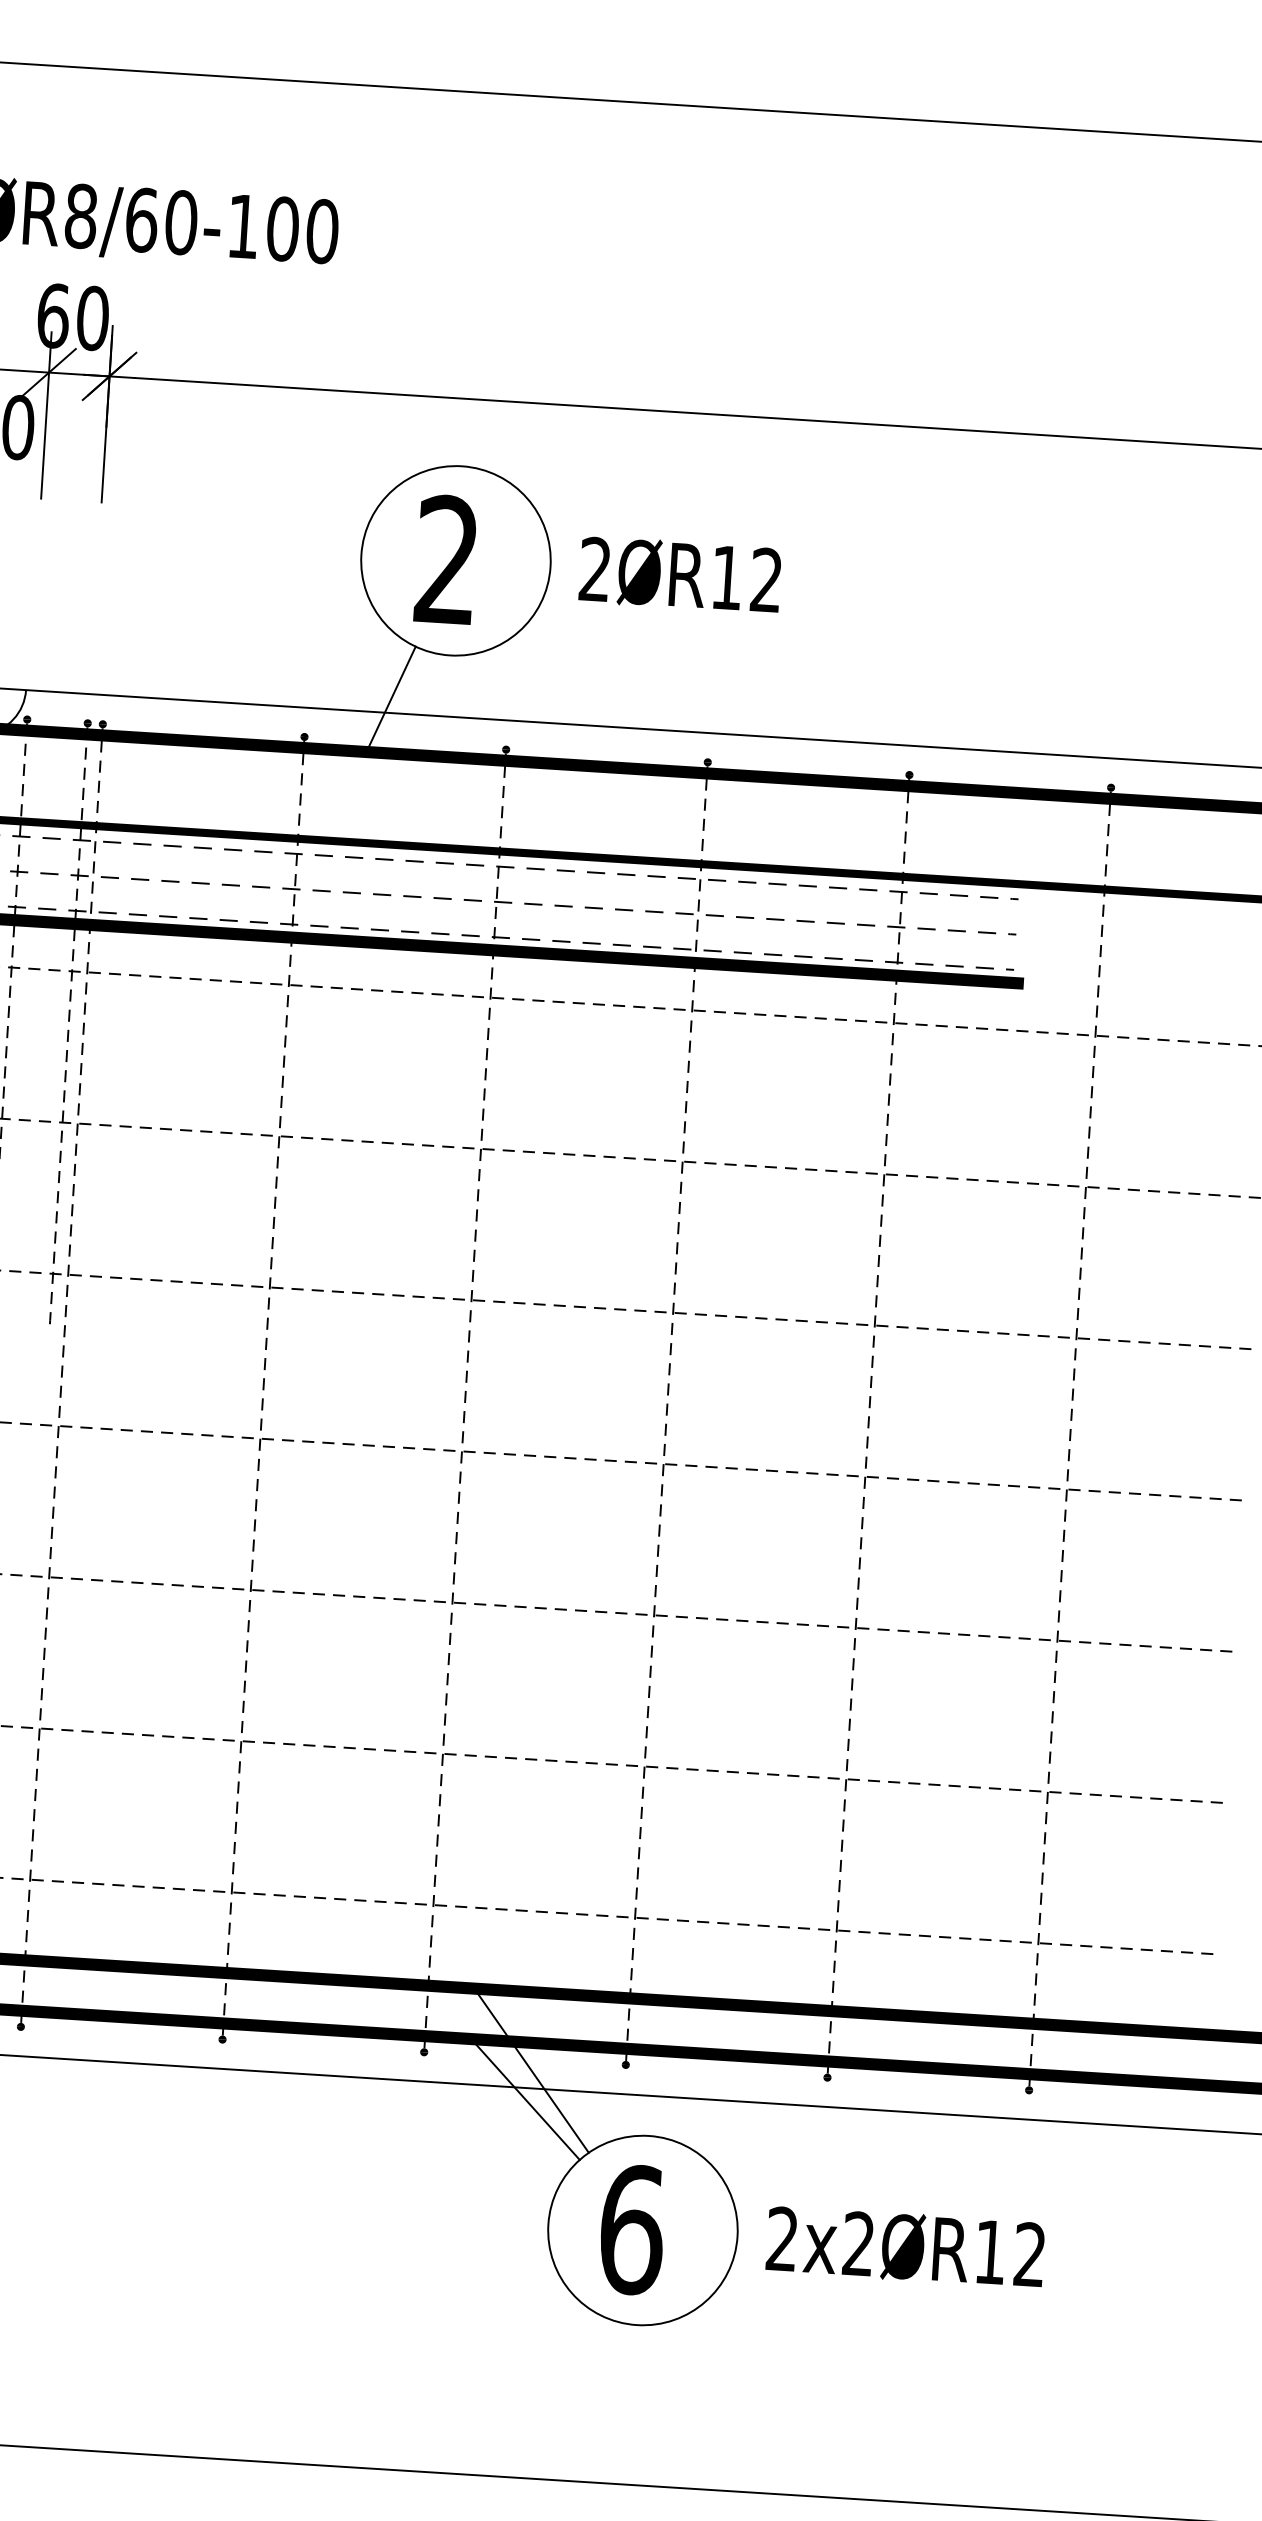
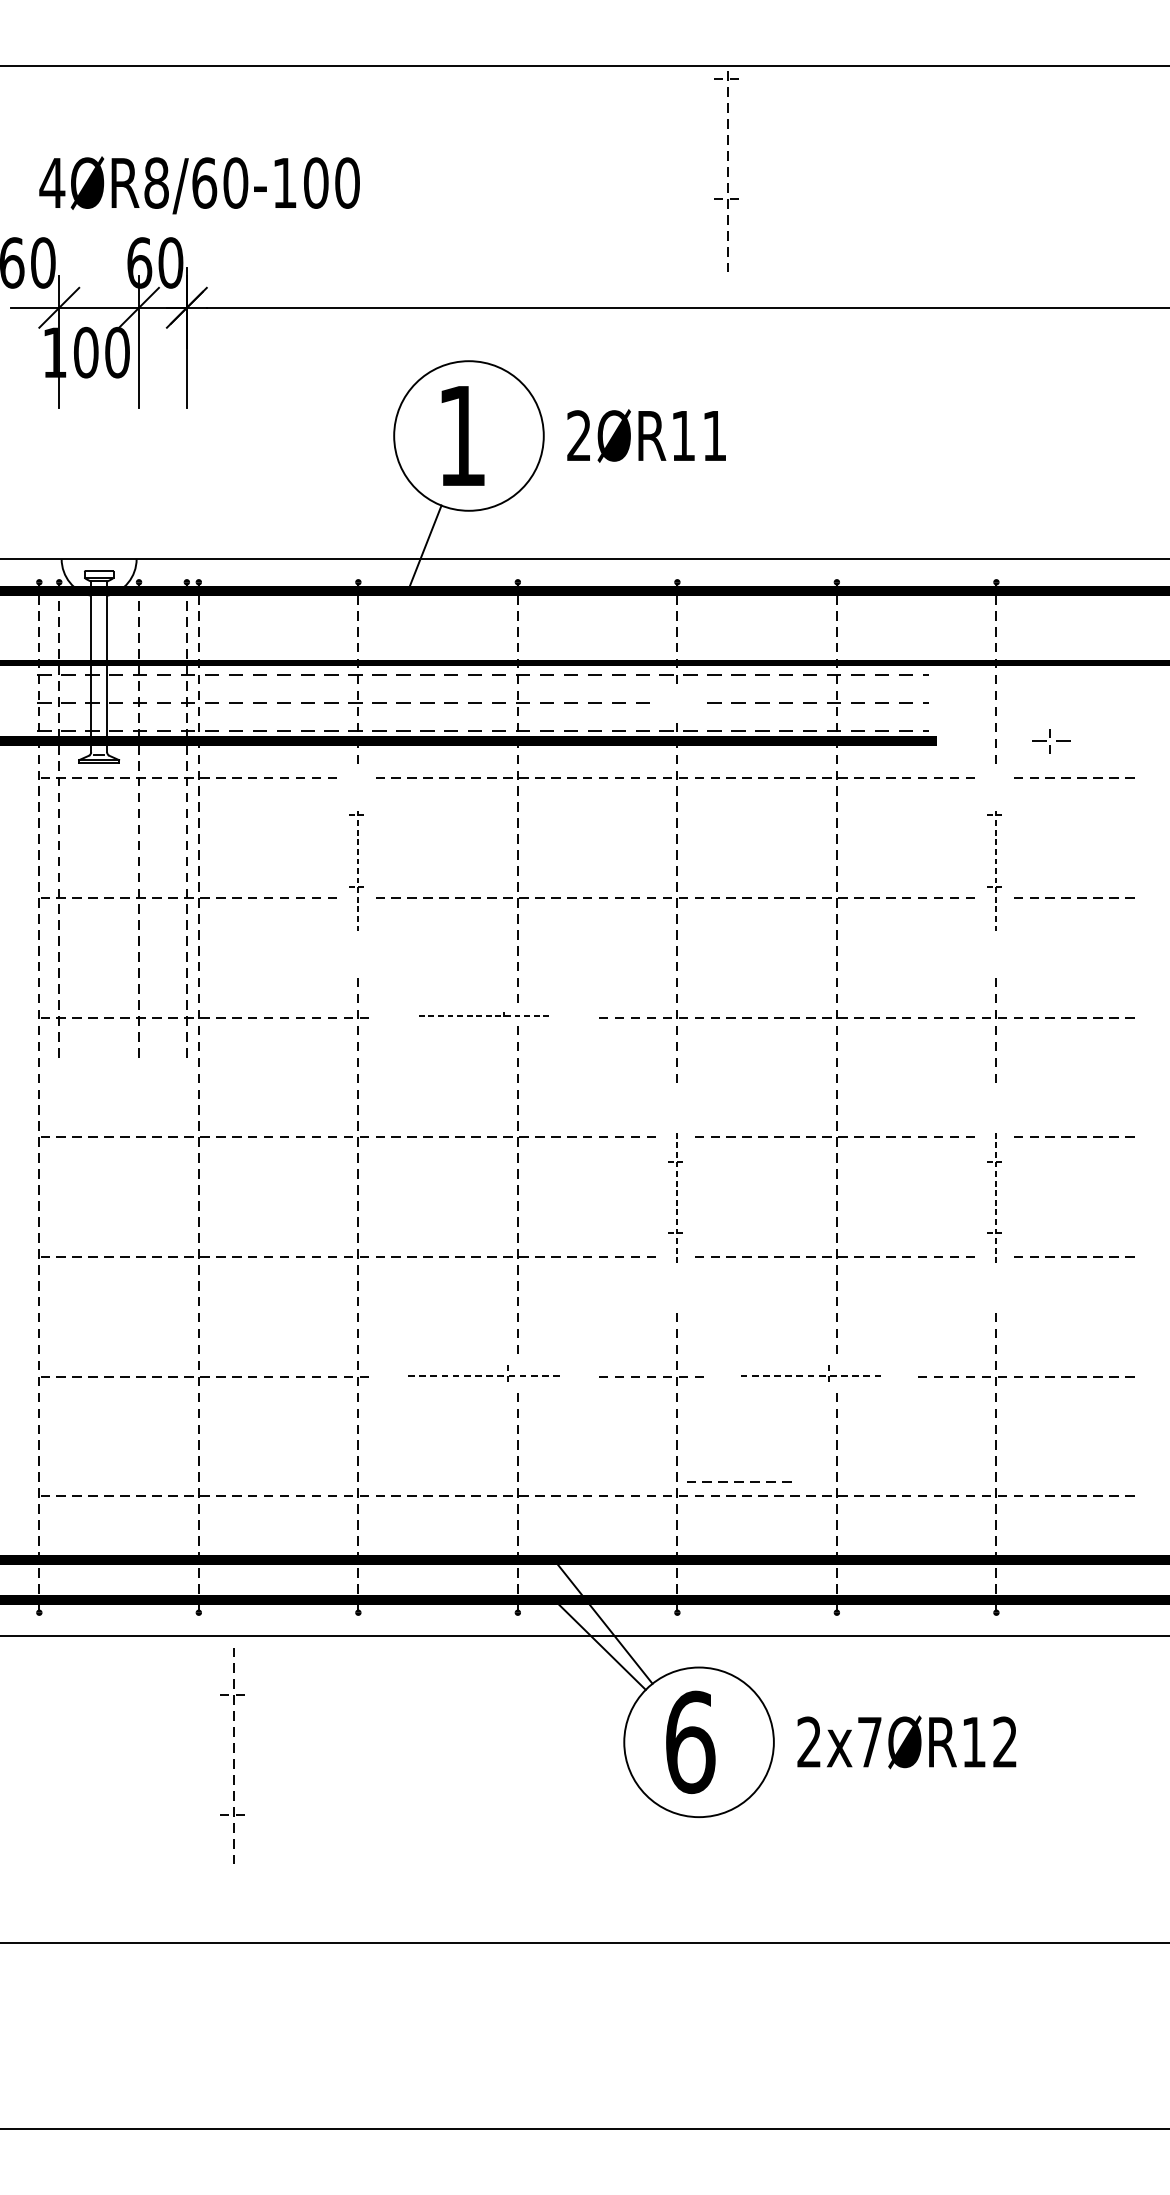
part: (802, 246) -> (726, 171), added
text: (446, 558) -> (461, 434), 2 -> 1
text: (765, 579) -> (713, 435), 2ØR12 -> 2ØR11
part: (699, 915) -> (1051, 741), moved
part: (279, 1101) -> (356, 870), size x0.6
part: (1085, 1151) -> (994, 870), size x0.6
part: (428, 1293) -> (483, 1014), size x0.6
part: (656, 1539) -> (675, 1197), size x0.6
part: (1059, 1565) -> (994, 1197), size x0.6
part: (399, 1747) -> (483, 1373), size x0.7
part: (813, 1773) -> (810, 1373), size x0.7
line: (714, 1904) -> (739, 1481), added
part: (52, 2210) -> (232, 1755), added
text: (858, 2243) -> (869, 1741), 2x2ØR12 -> 2x7ØR12

